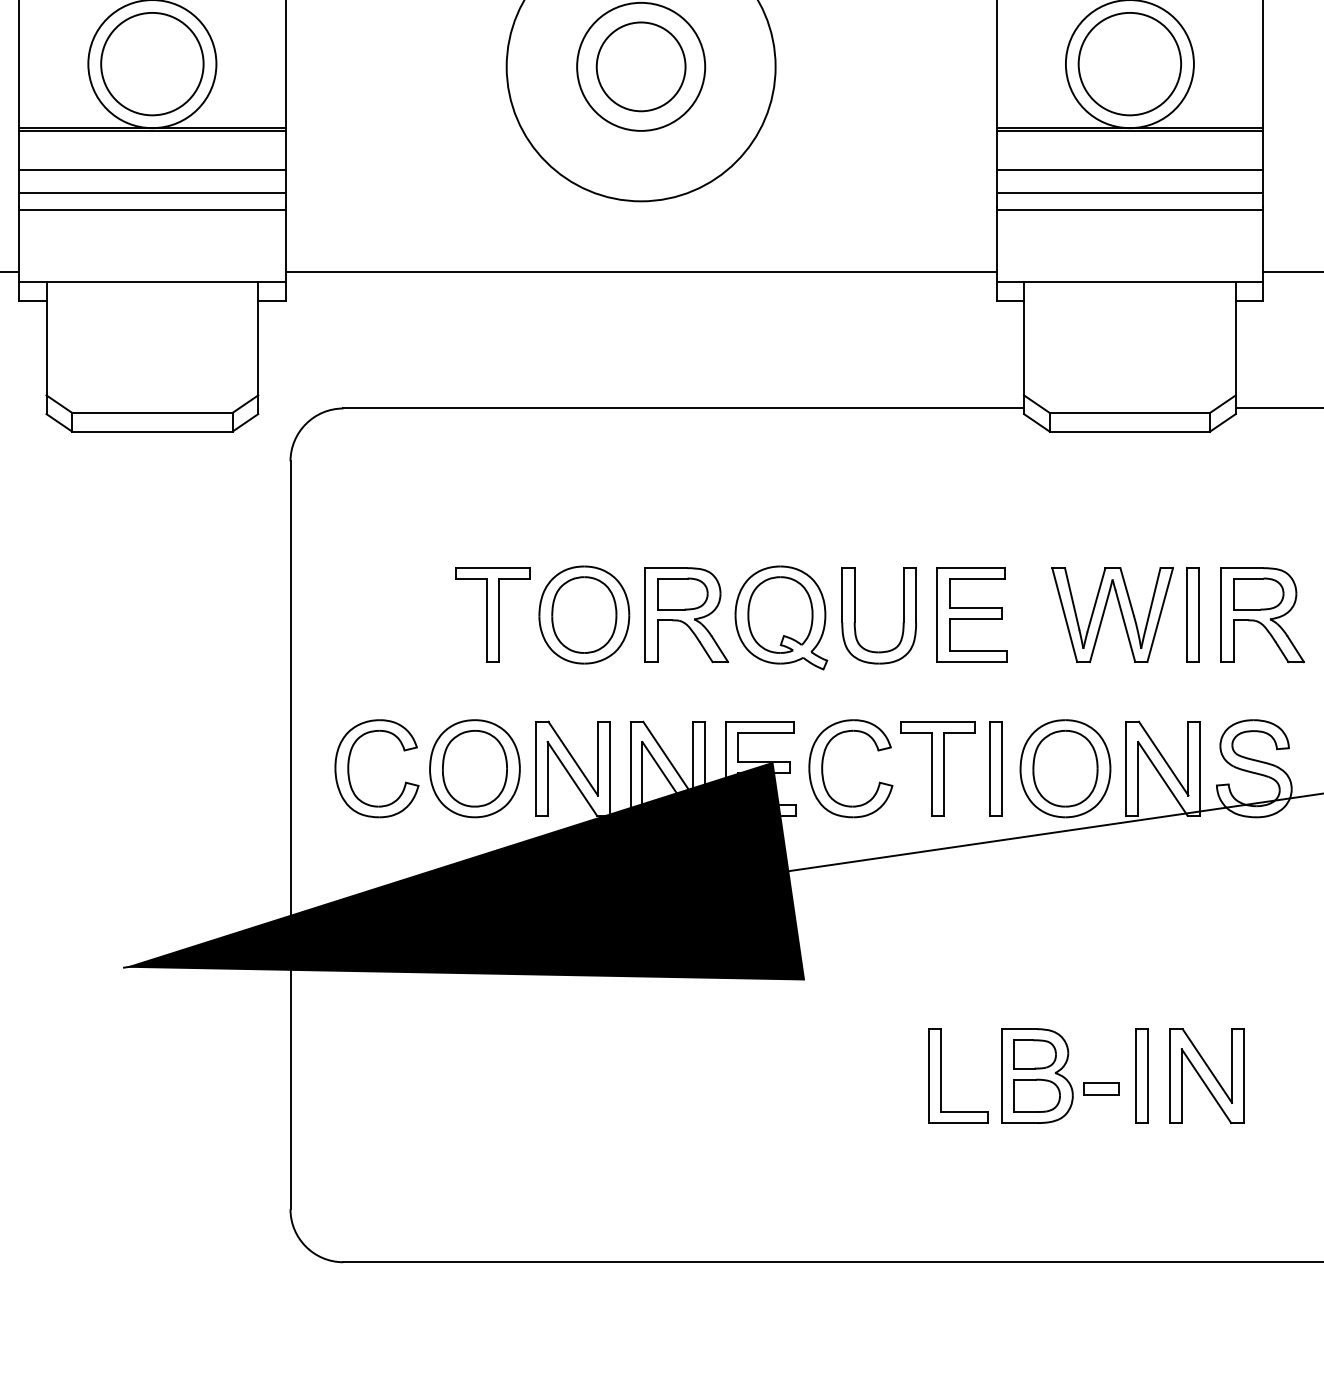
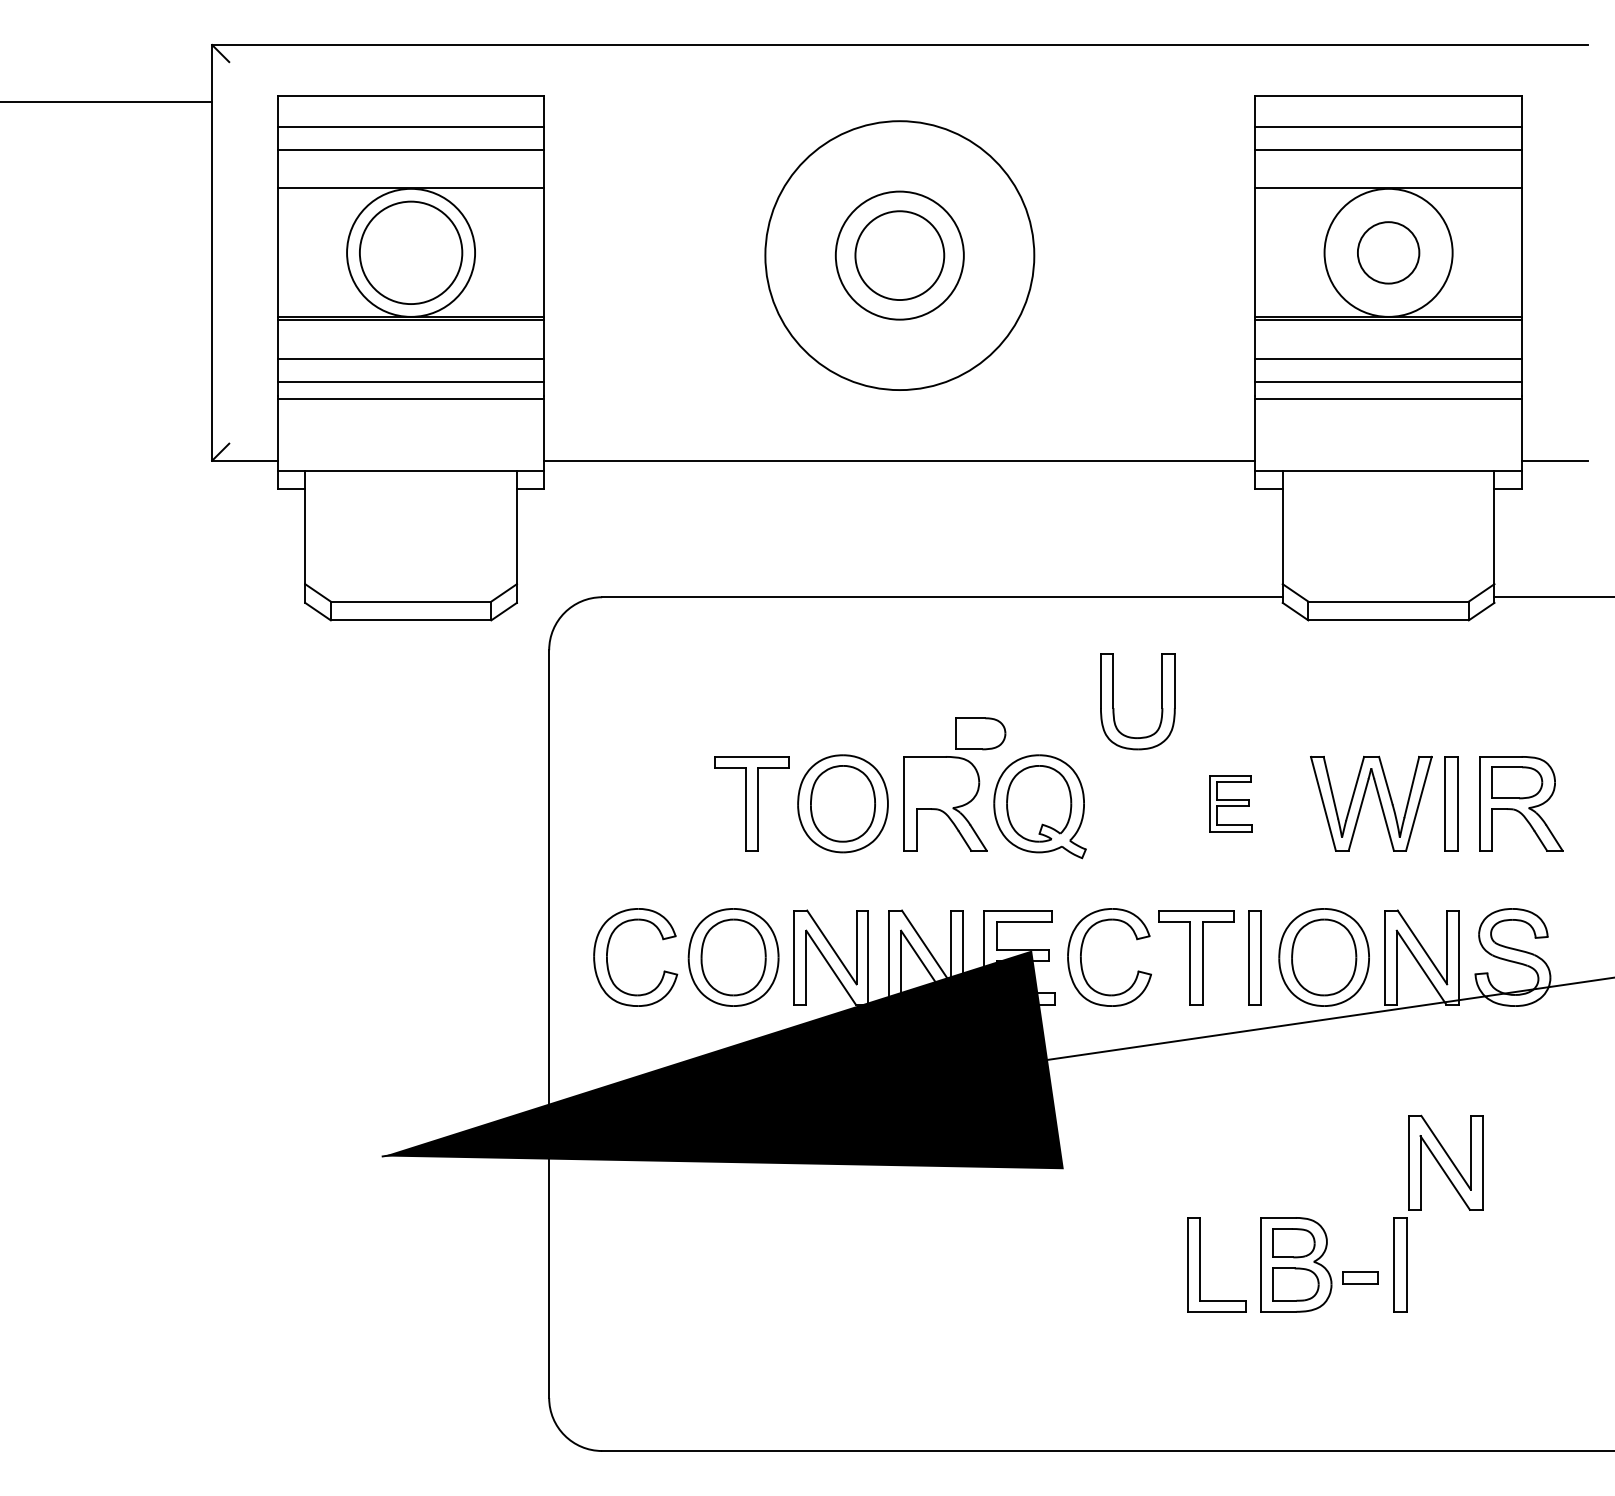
circle: (1129, 63) -> (1388, 252), size x0.6
part: (682, 593) -> (980, 733), moved
part: (971, 614) -> (1230, 803), size x0.6
part: (854, 615) -> (1113, 701), moved
part: (1206, 1075) -> (1445, 1162), moved

